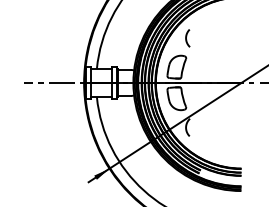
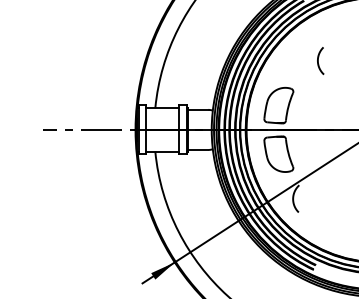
curve: (186, 38) -> (318, 61), moved

